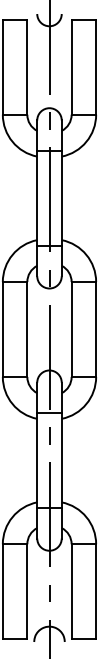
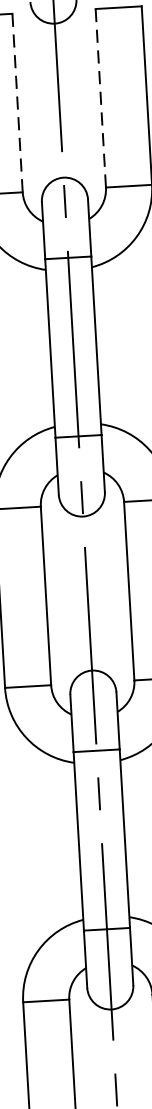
line: (27, 66) -> (17, 101), solid -> dashed
line: (71, 67) -> (100, 98), solid -> dashed

